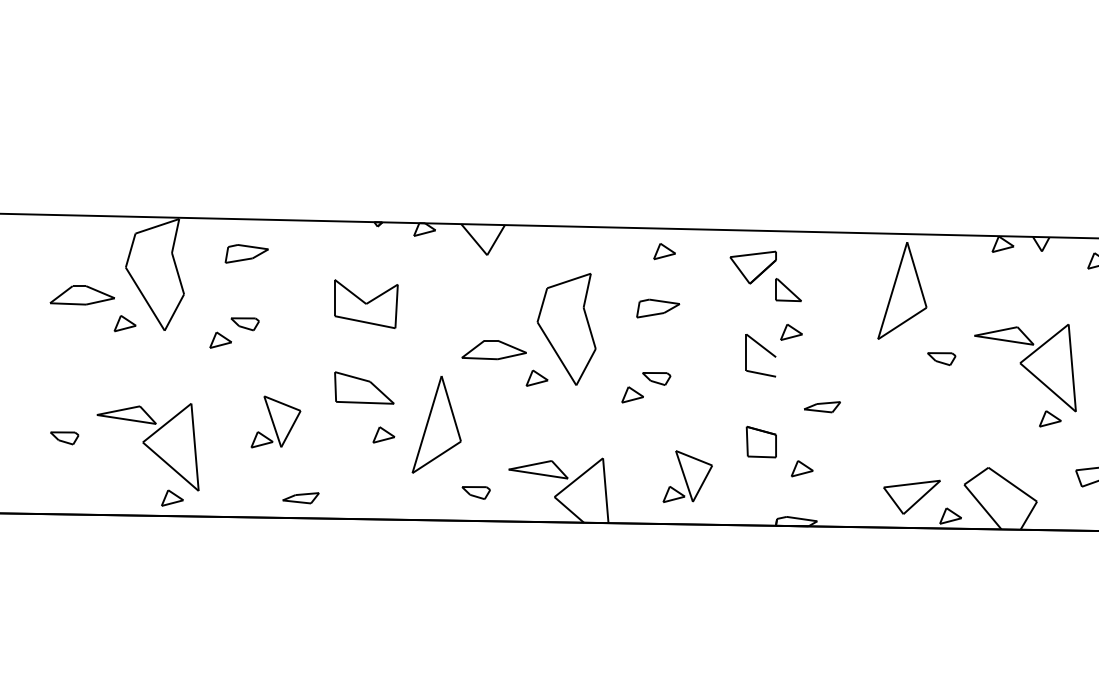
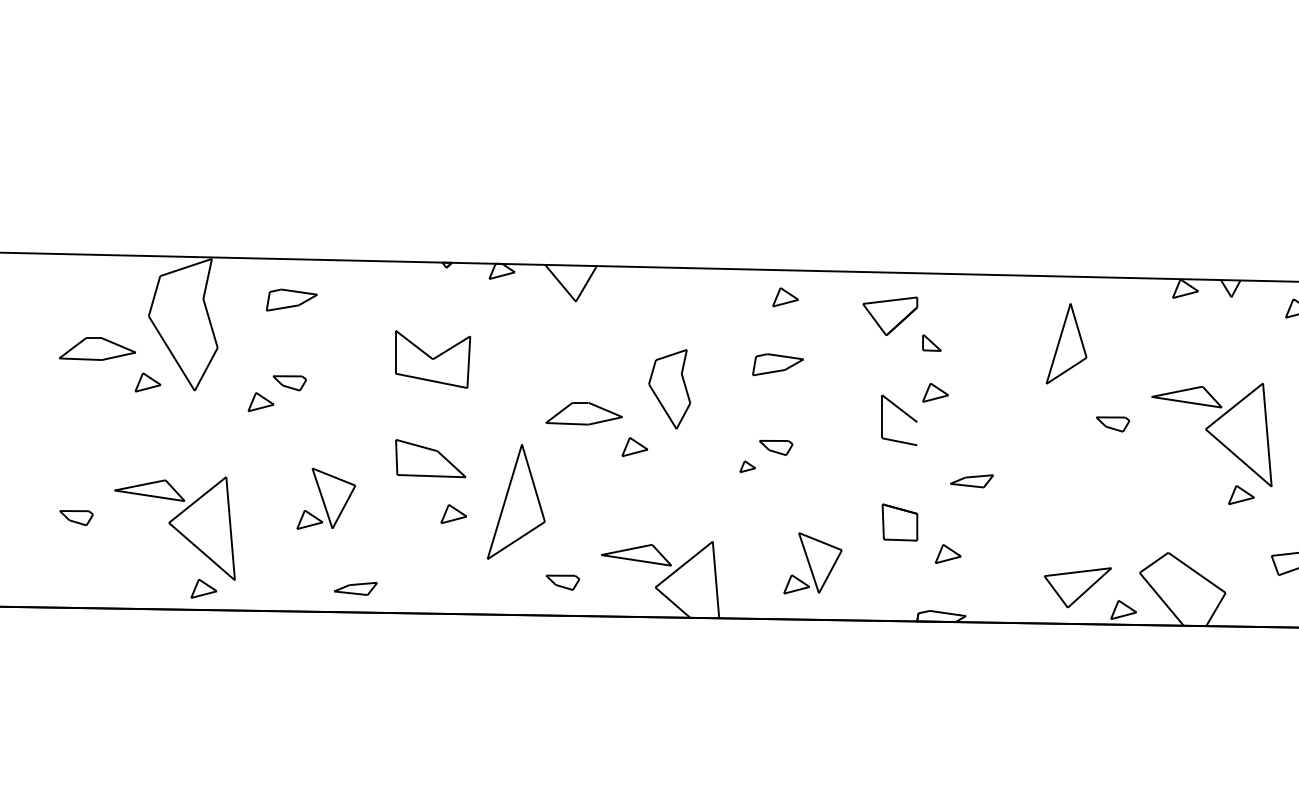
part: (788, 290) -> (931, 343), size x0.6
part: (902, 290) -> (1066, 343), size x0.7
part: (566, 329) -> (669, 389), size x0.6
part: (632, 394) -> (747, 466), size x0.6

